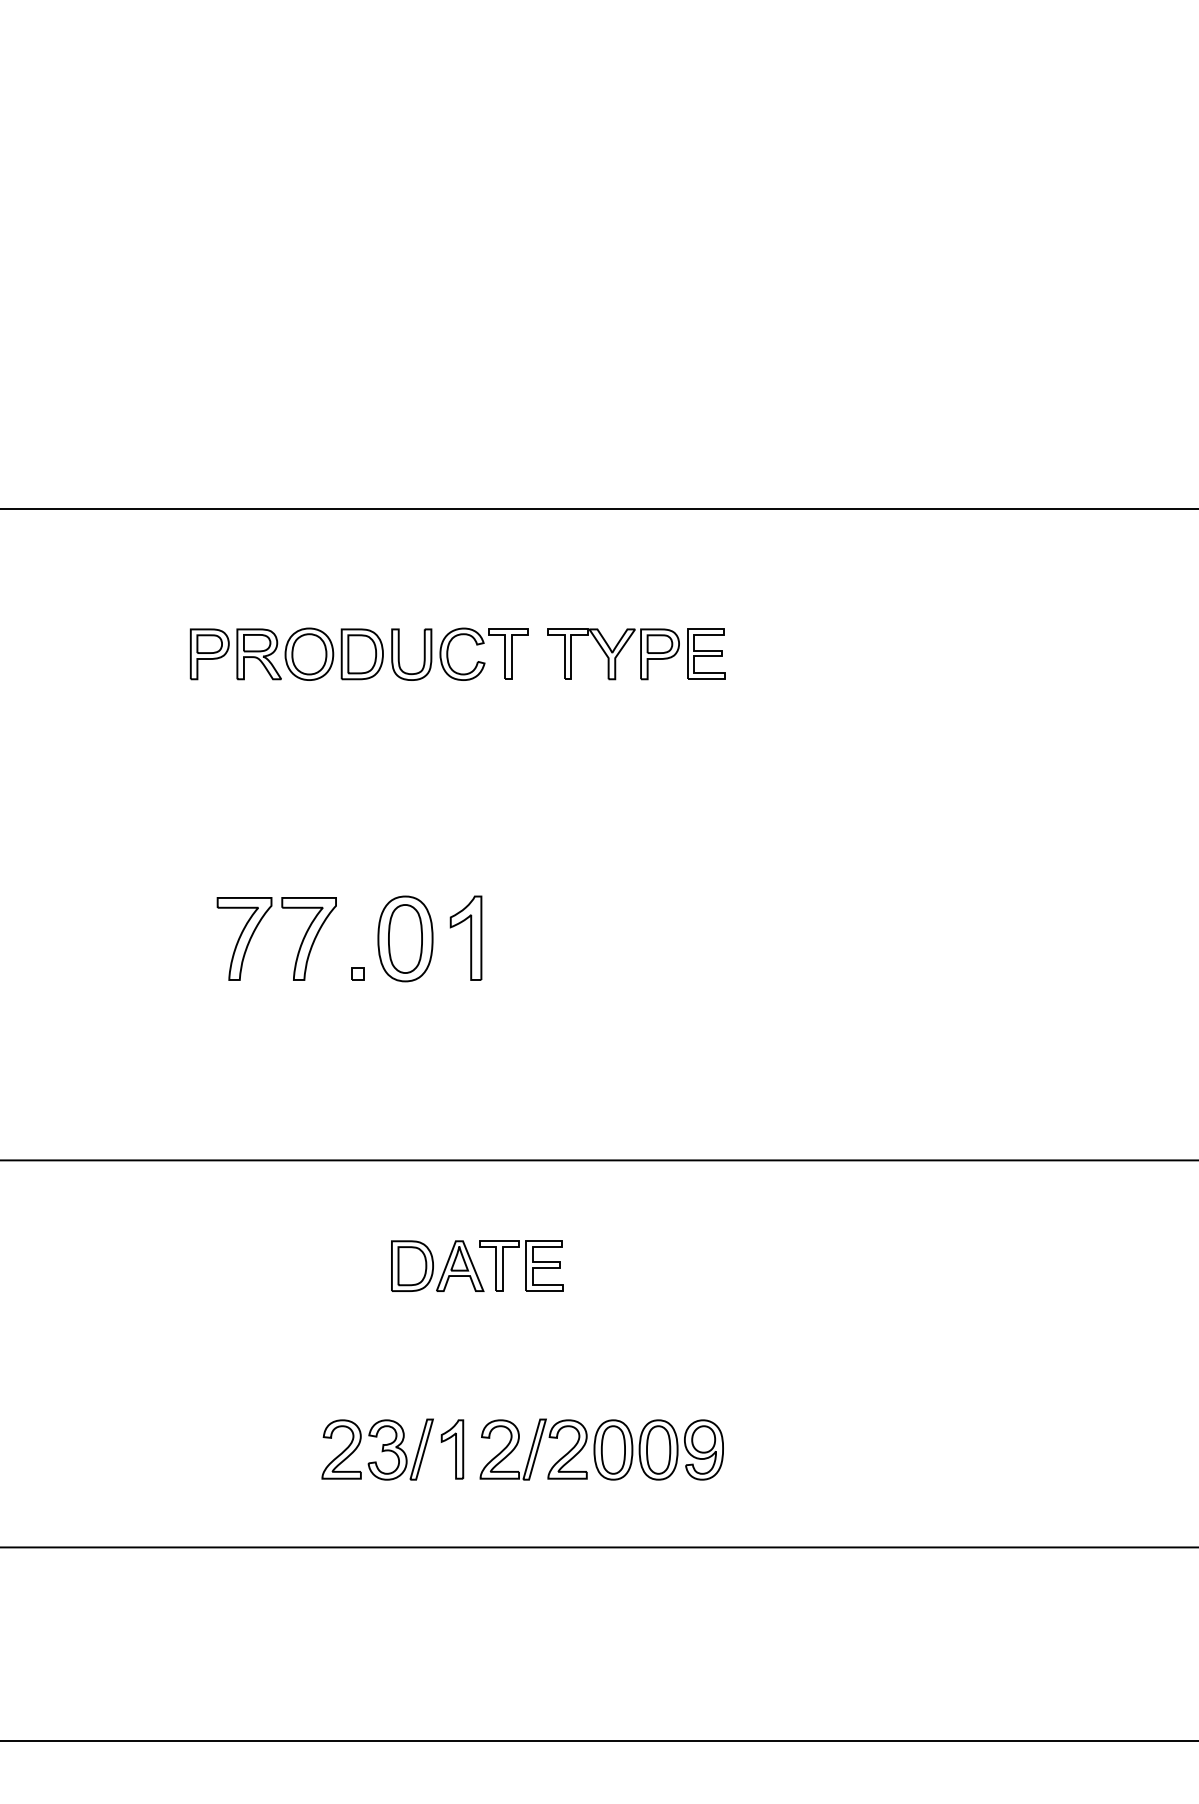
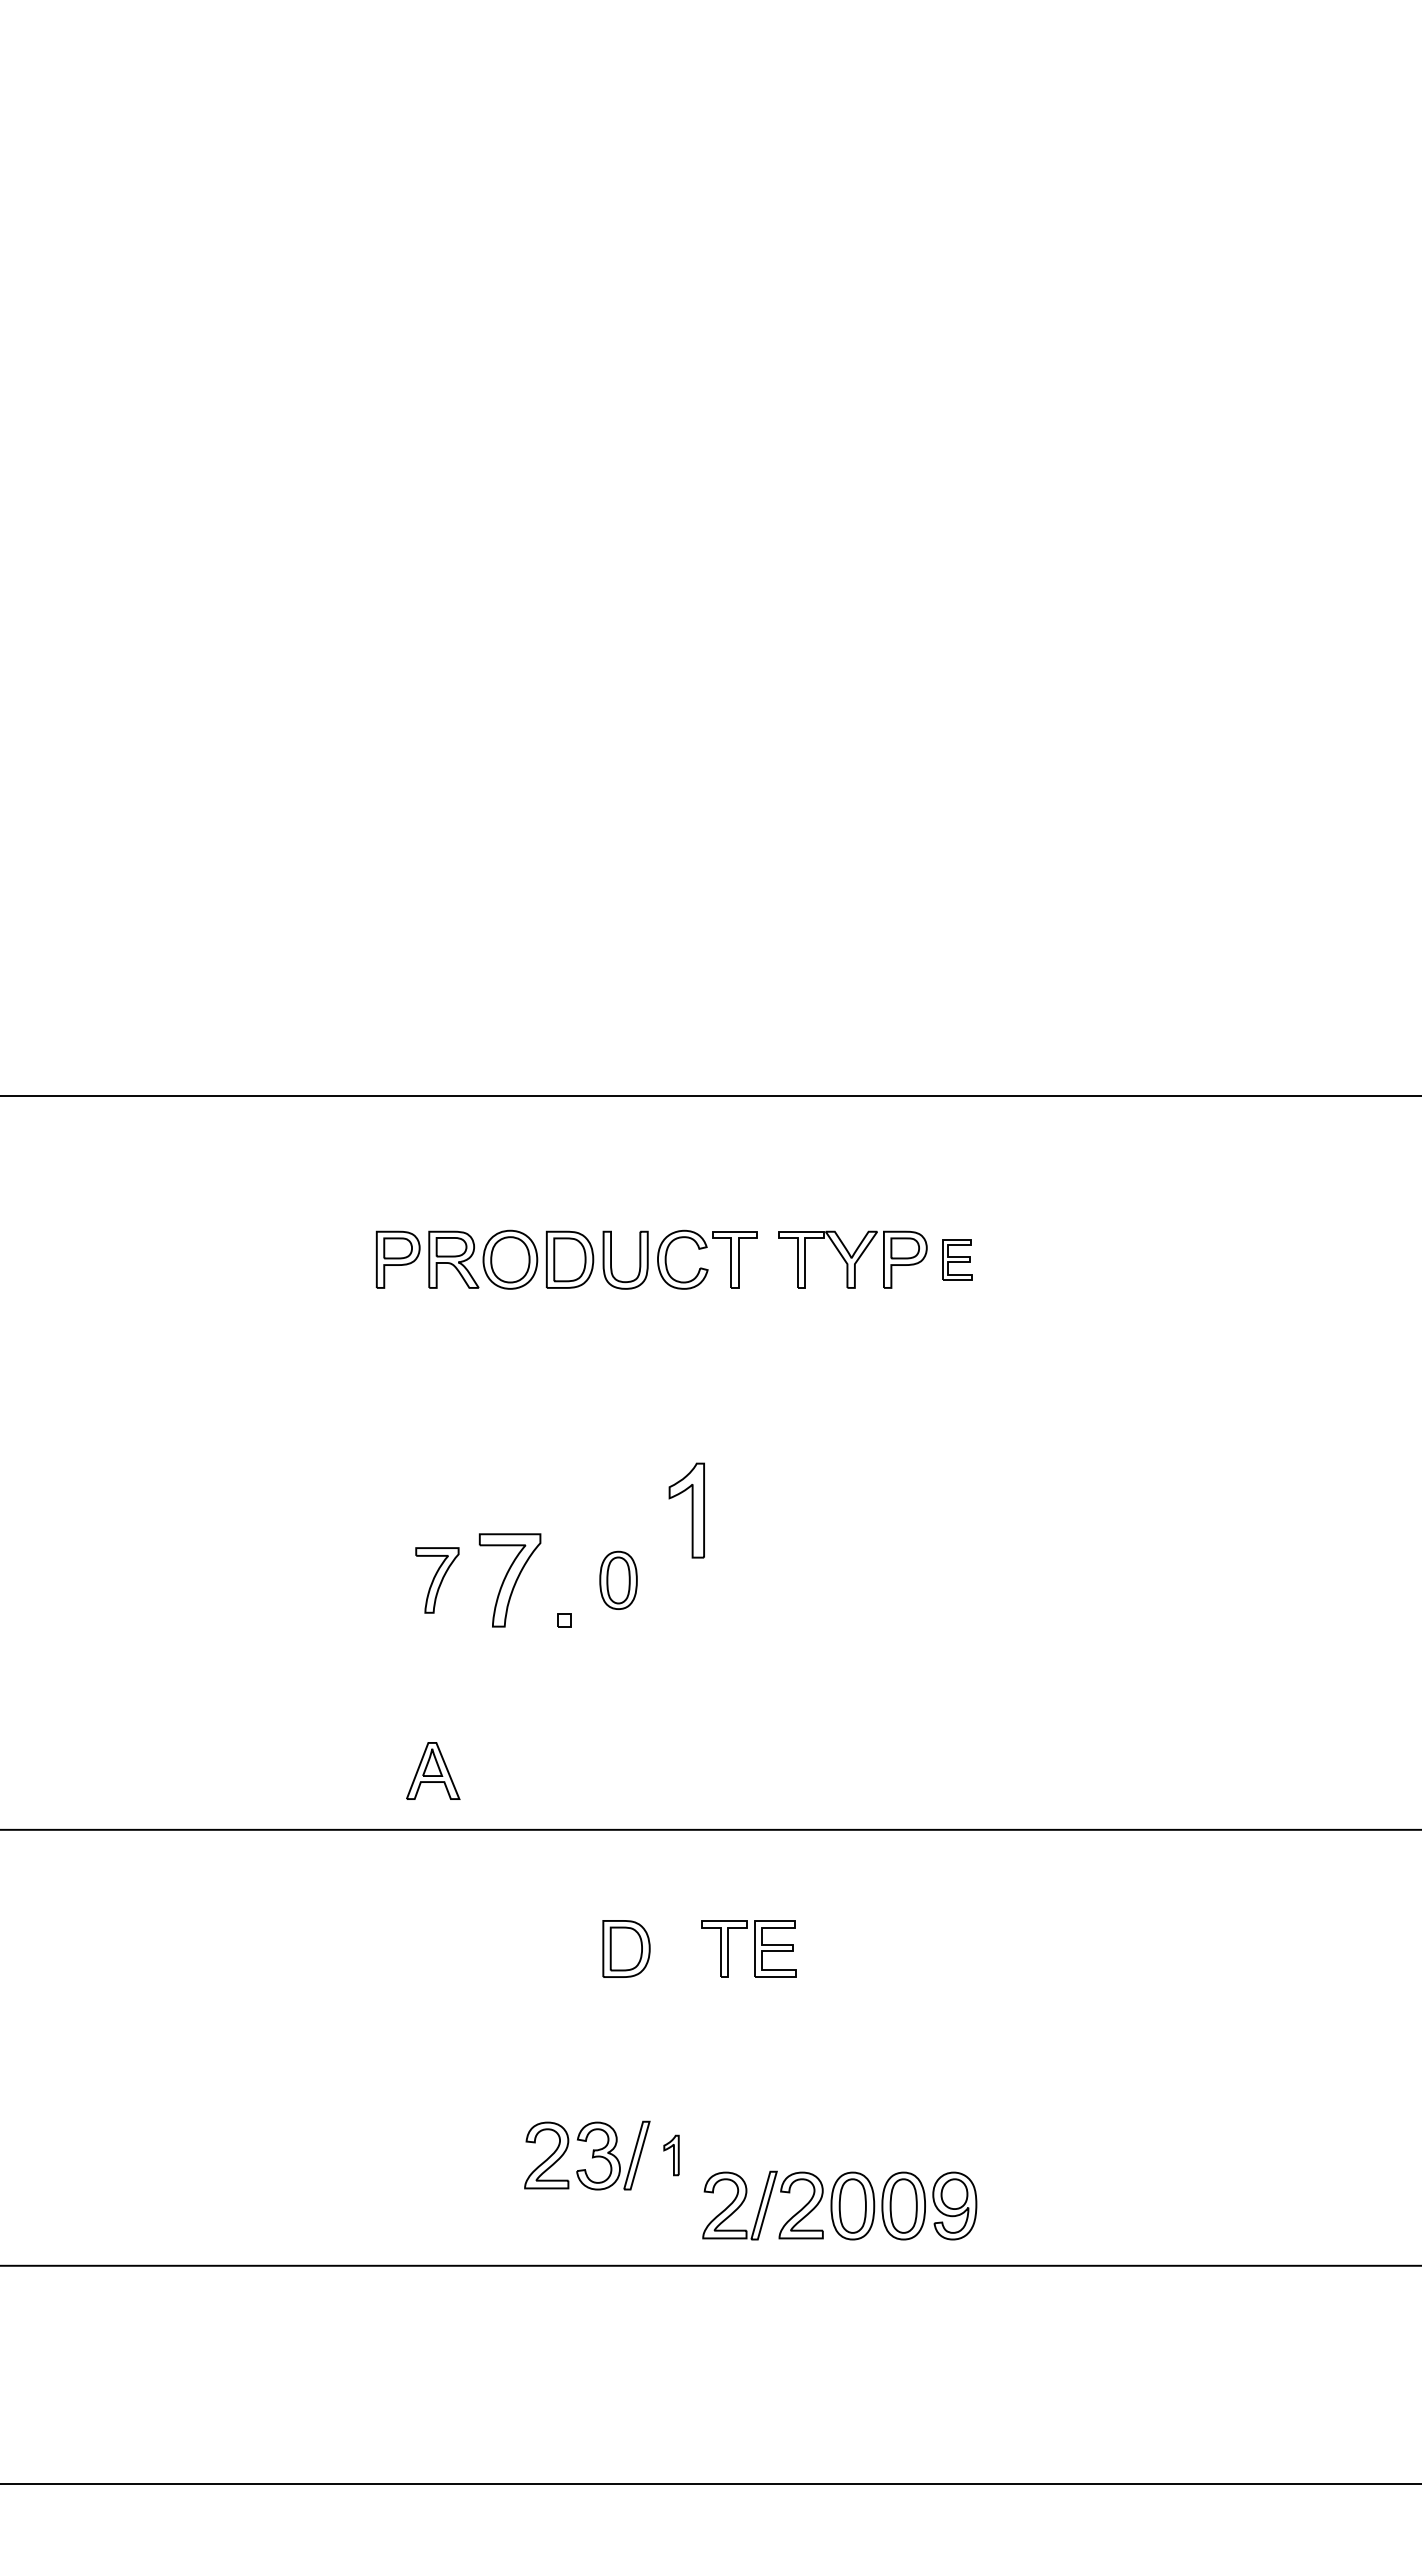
part: (705, 654) -> (956, 1259), size x0.7
part: (465, 938) -> (686, 1510), moved
part: (244, 939) -> (437, 1580), size x0.7
part: (405, 939) -> (618, 1580), size x0.6
part: (460, 1265) -> (433, 1770), moved
part: (452, 1449) -> (671, 2155), size x0.6
part: (601, 1449) -> (839, 2205), moved

